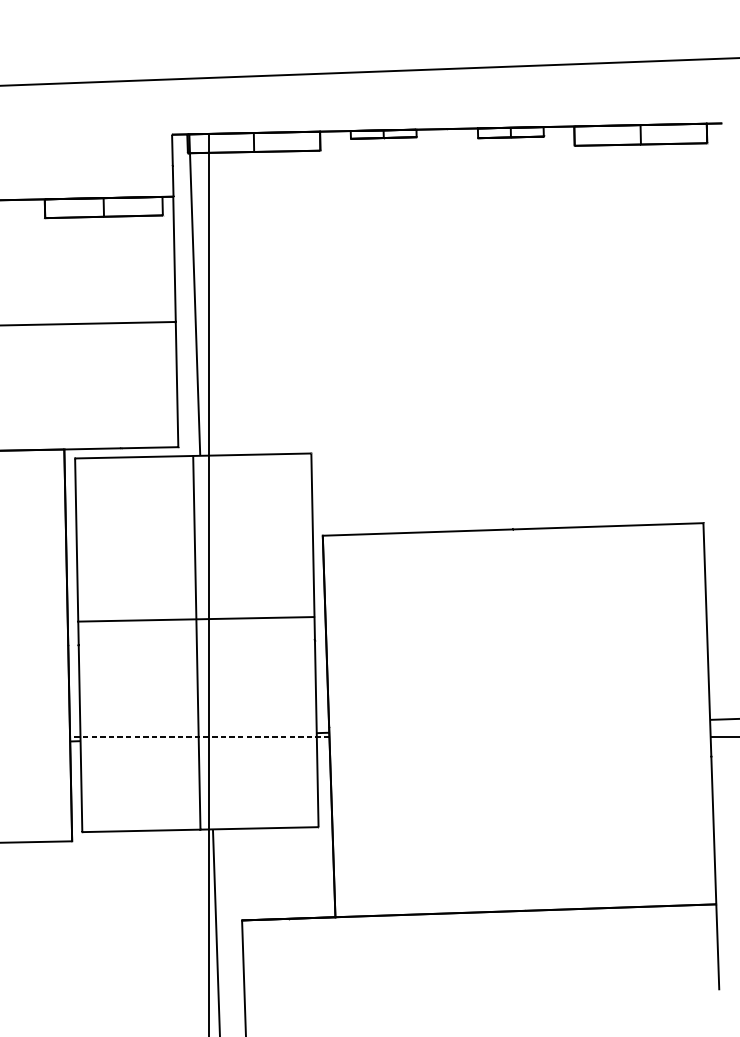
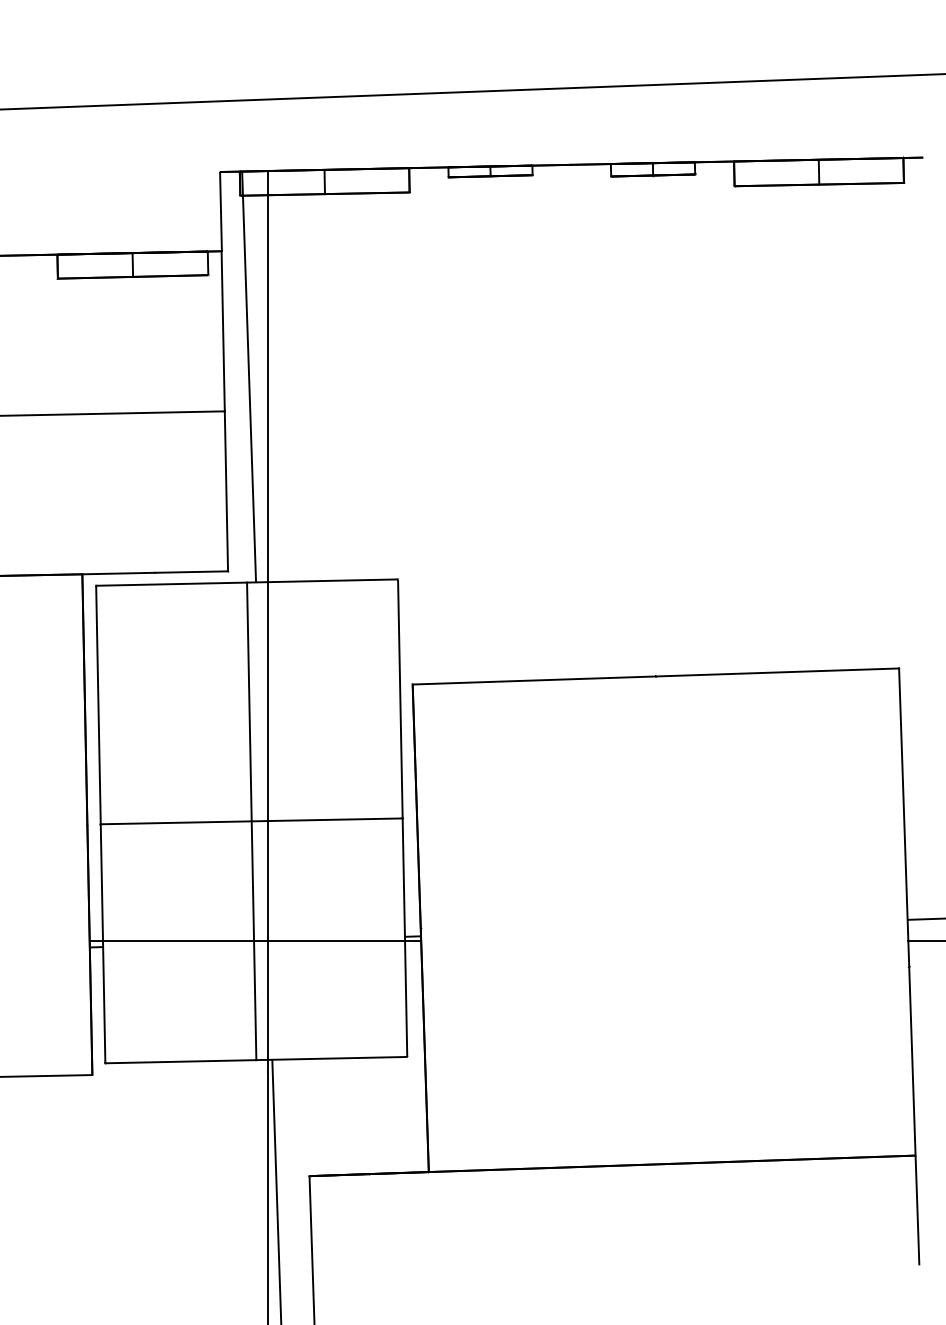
line: (195, 619) -> (251, 821), moved
line: (199, 736) -> (255, 941), dashed -> solid

